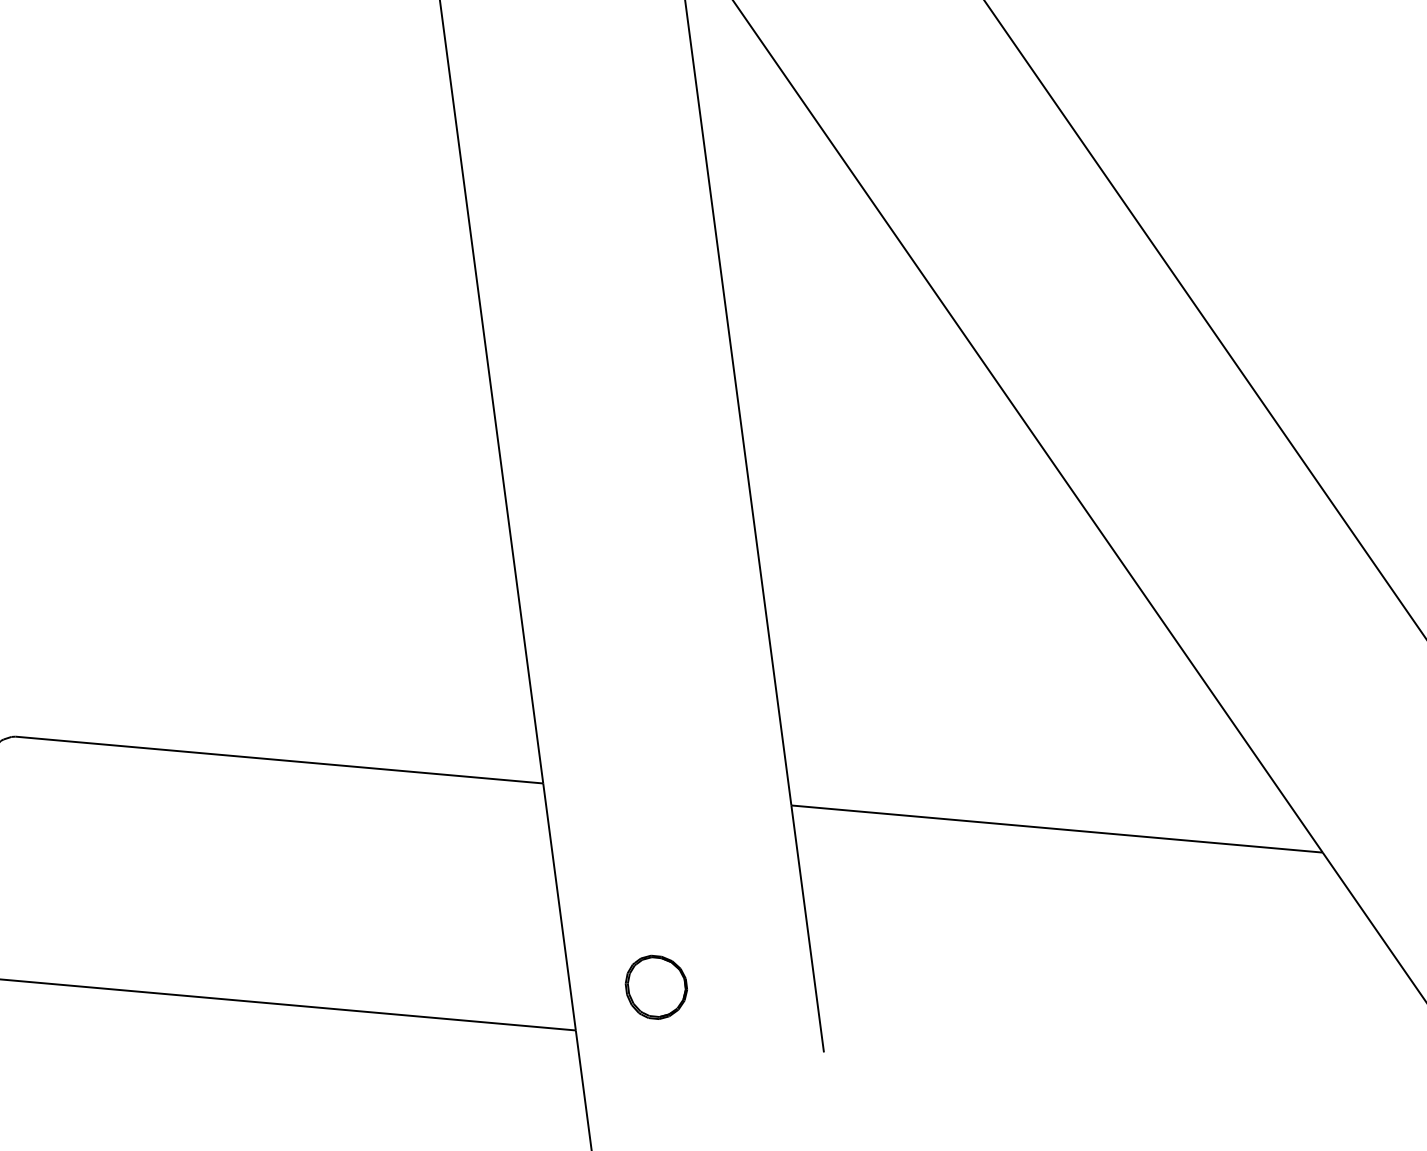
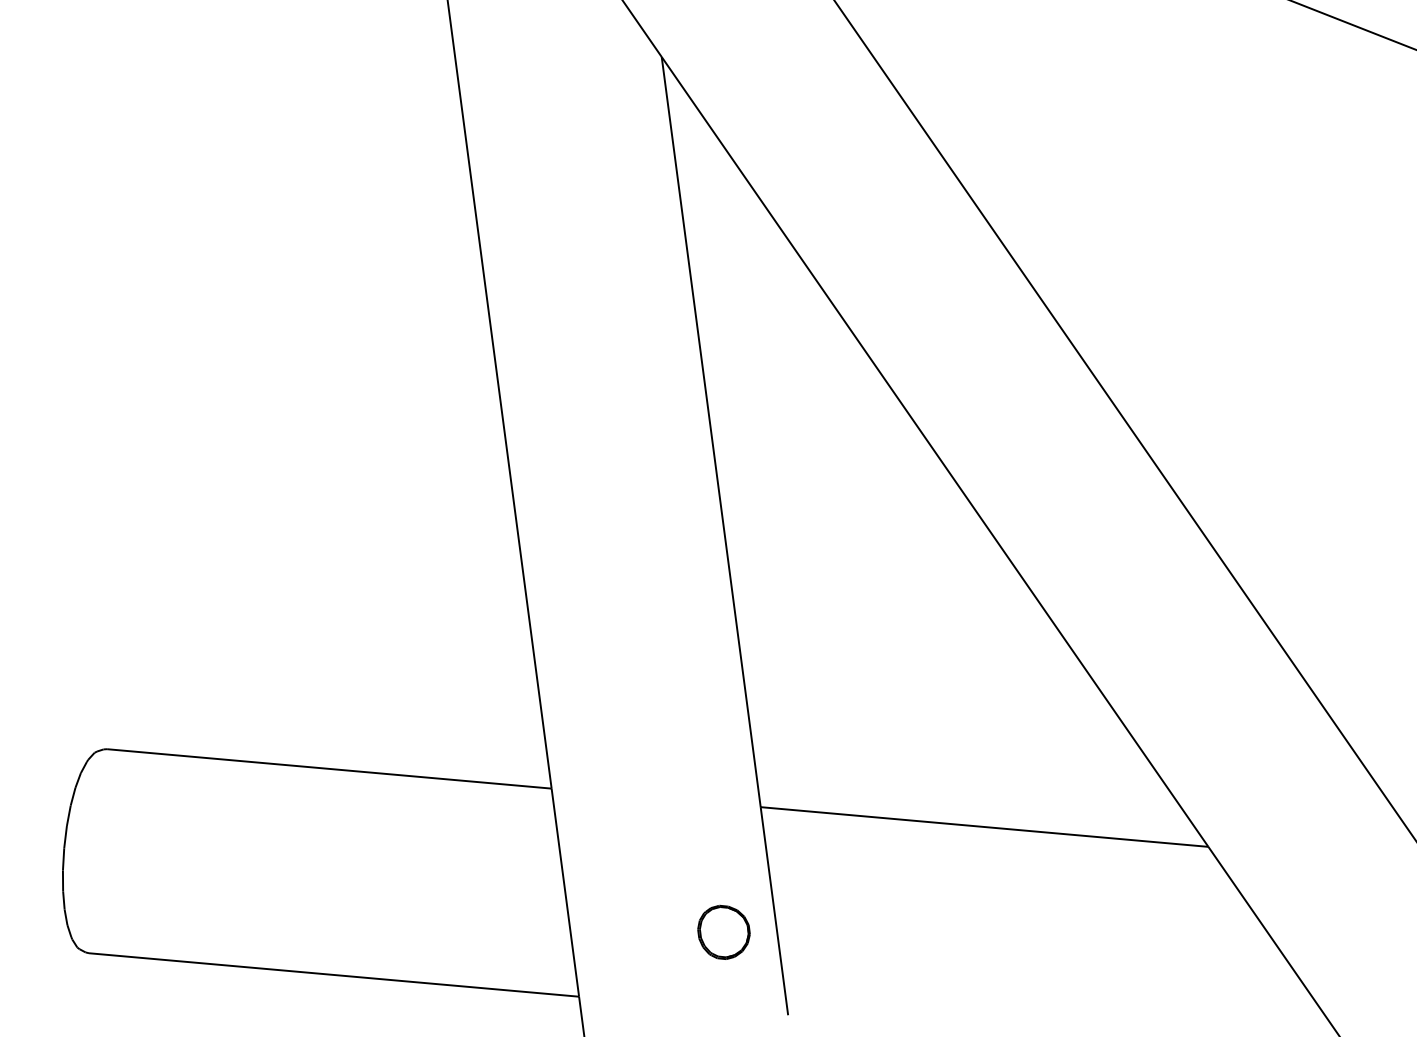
part: (655, 986) -> (723, 931), moved

